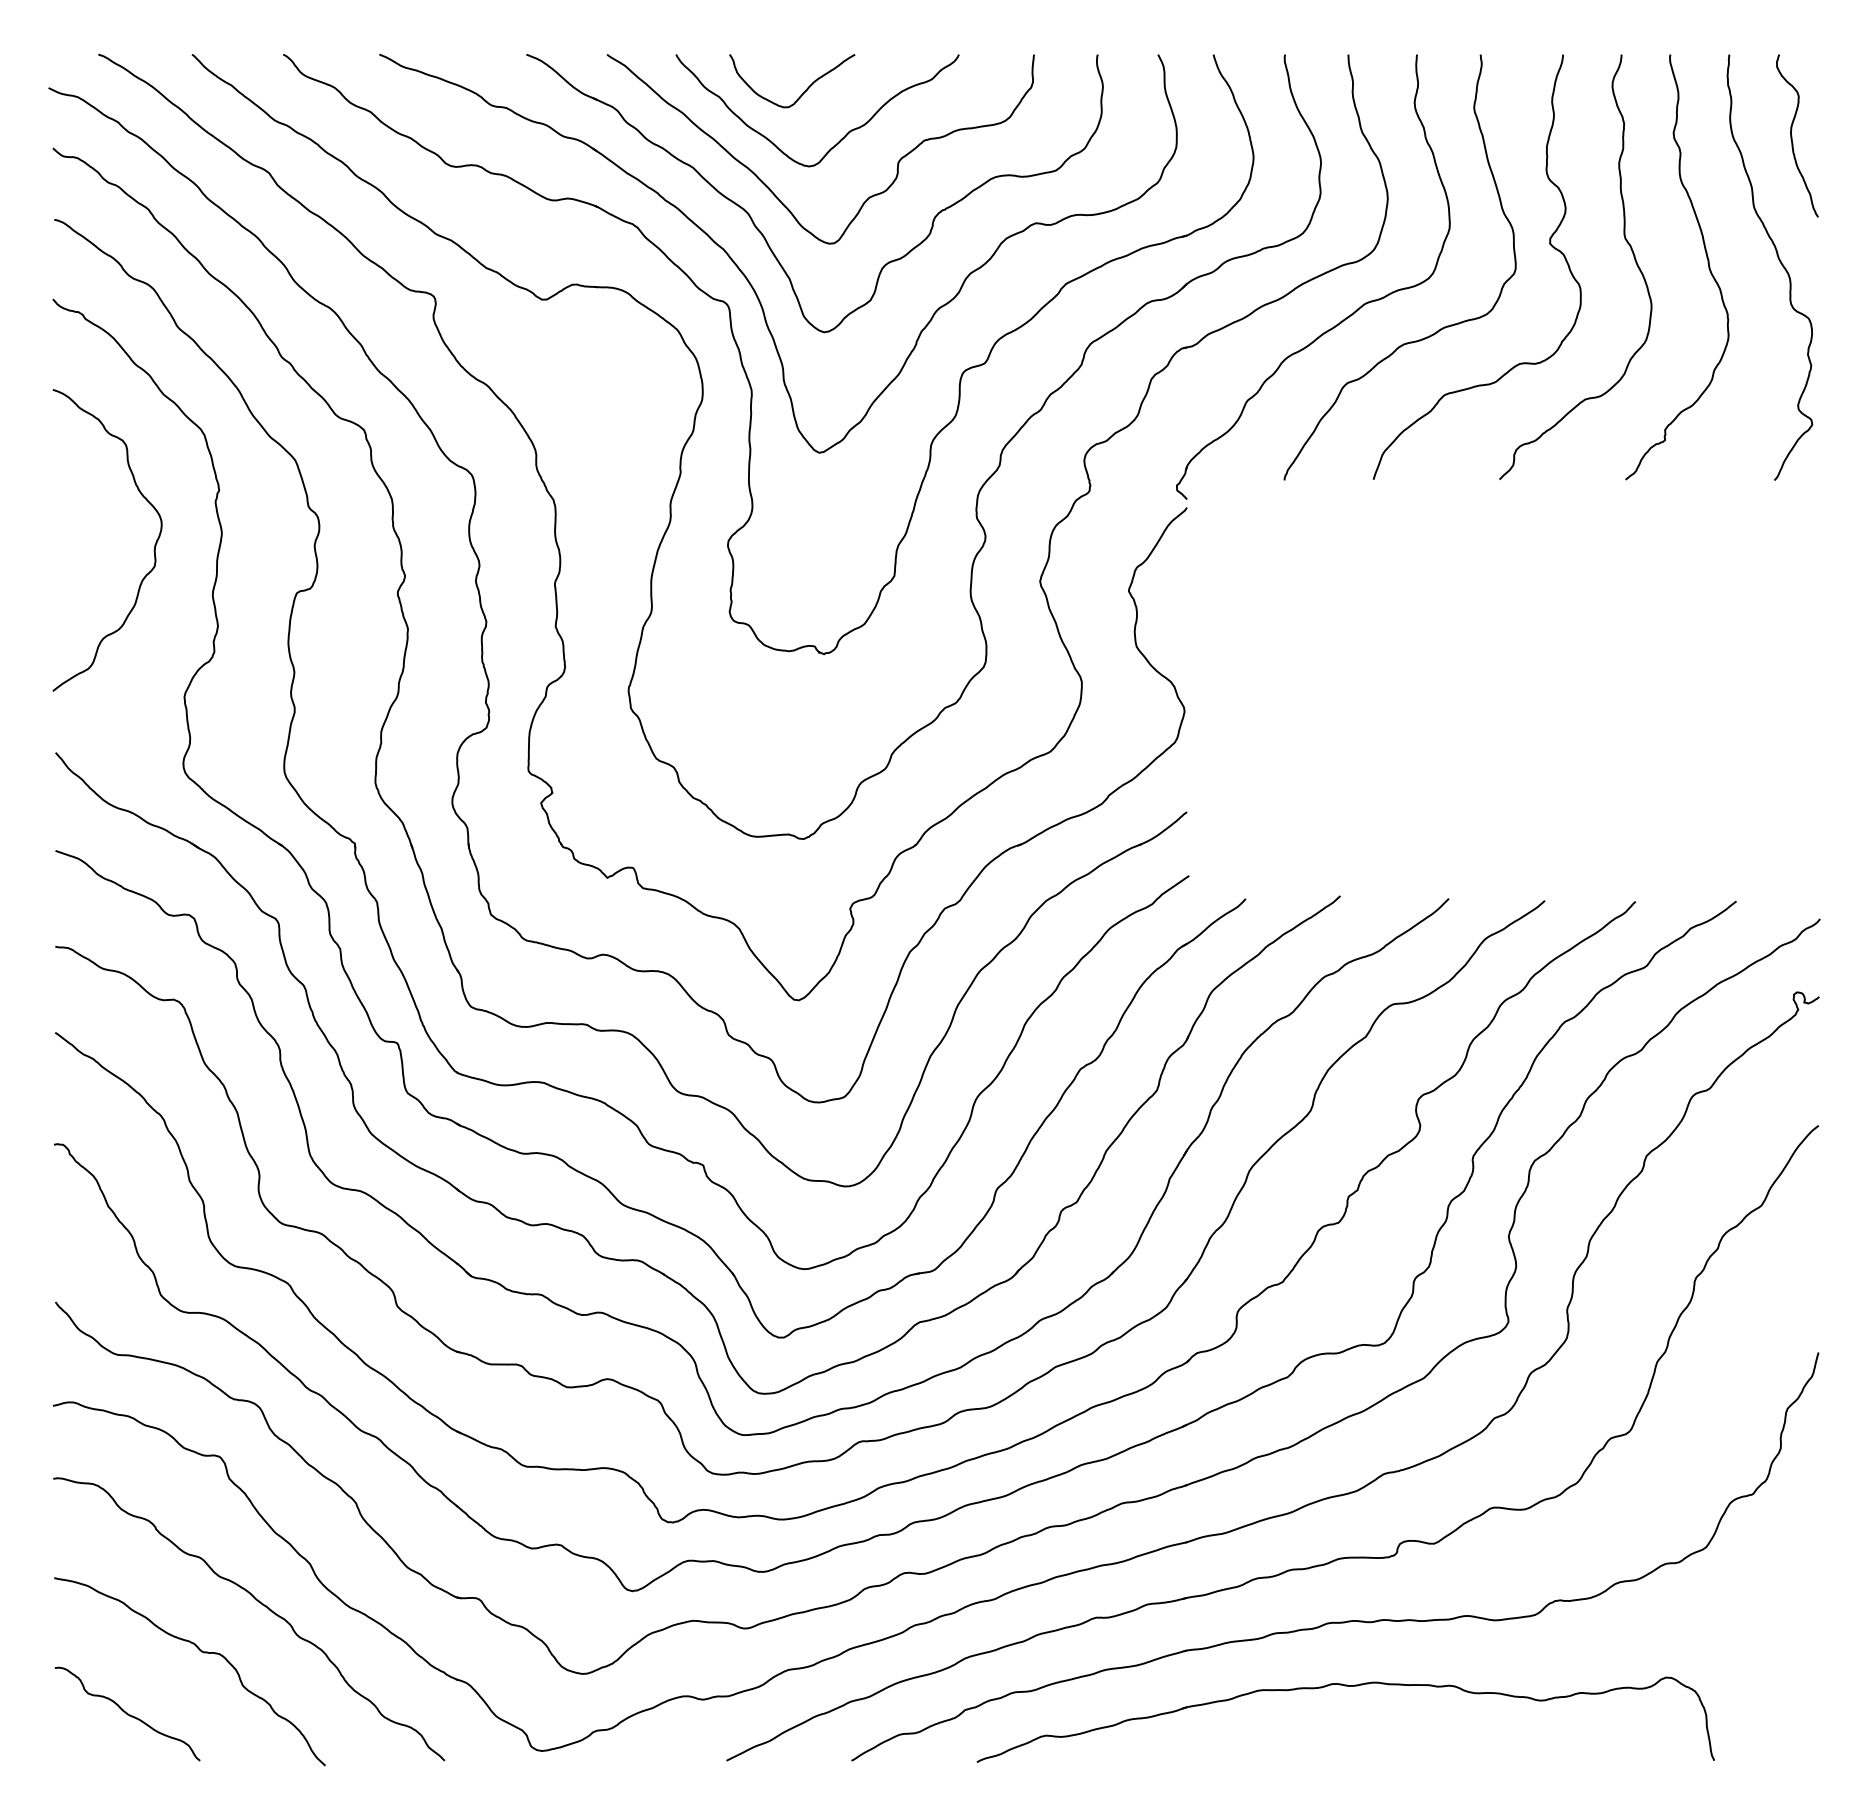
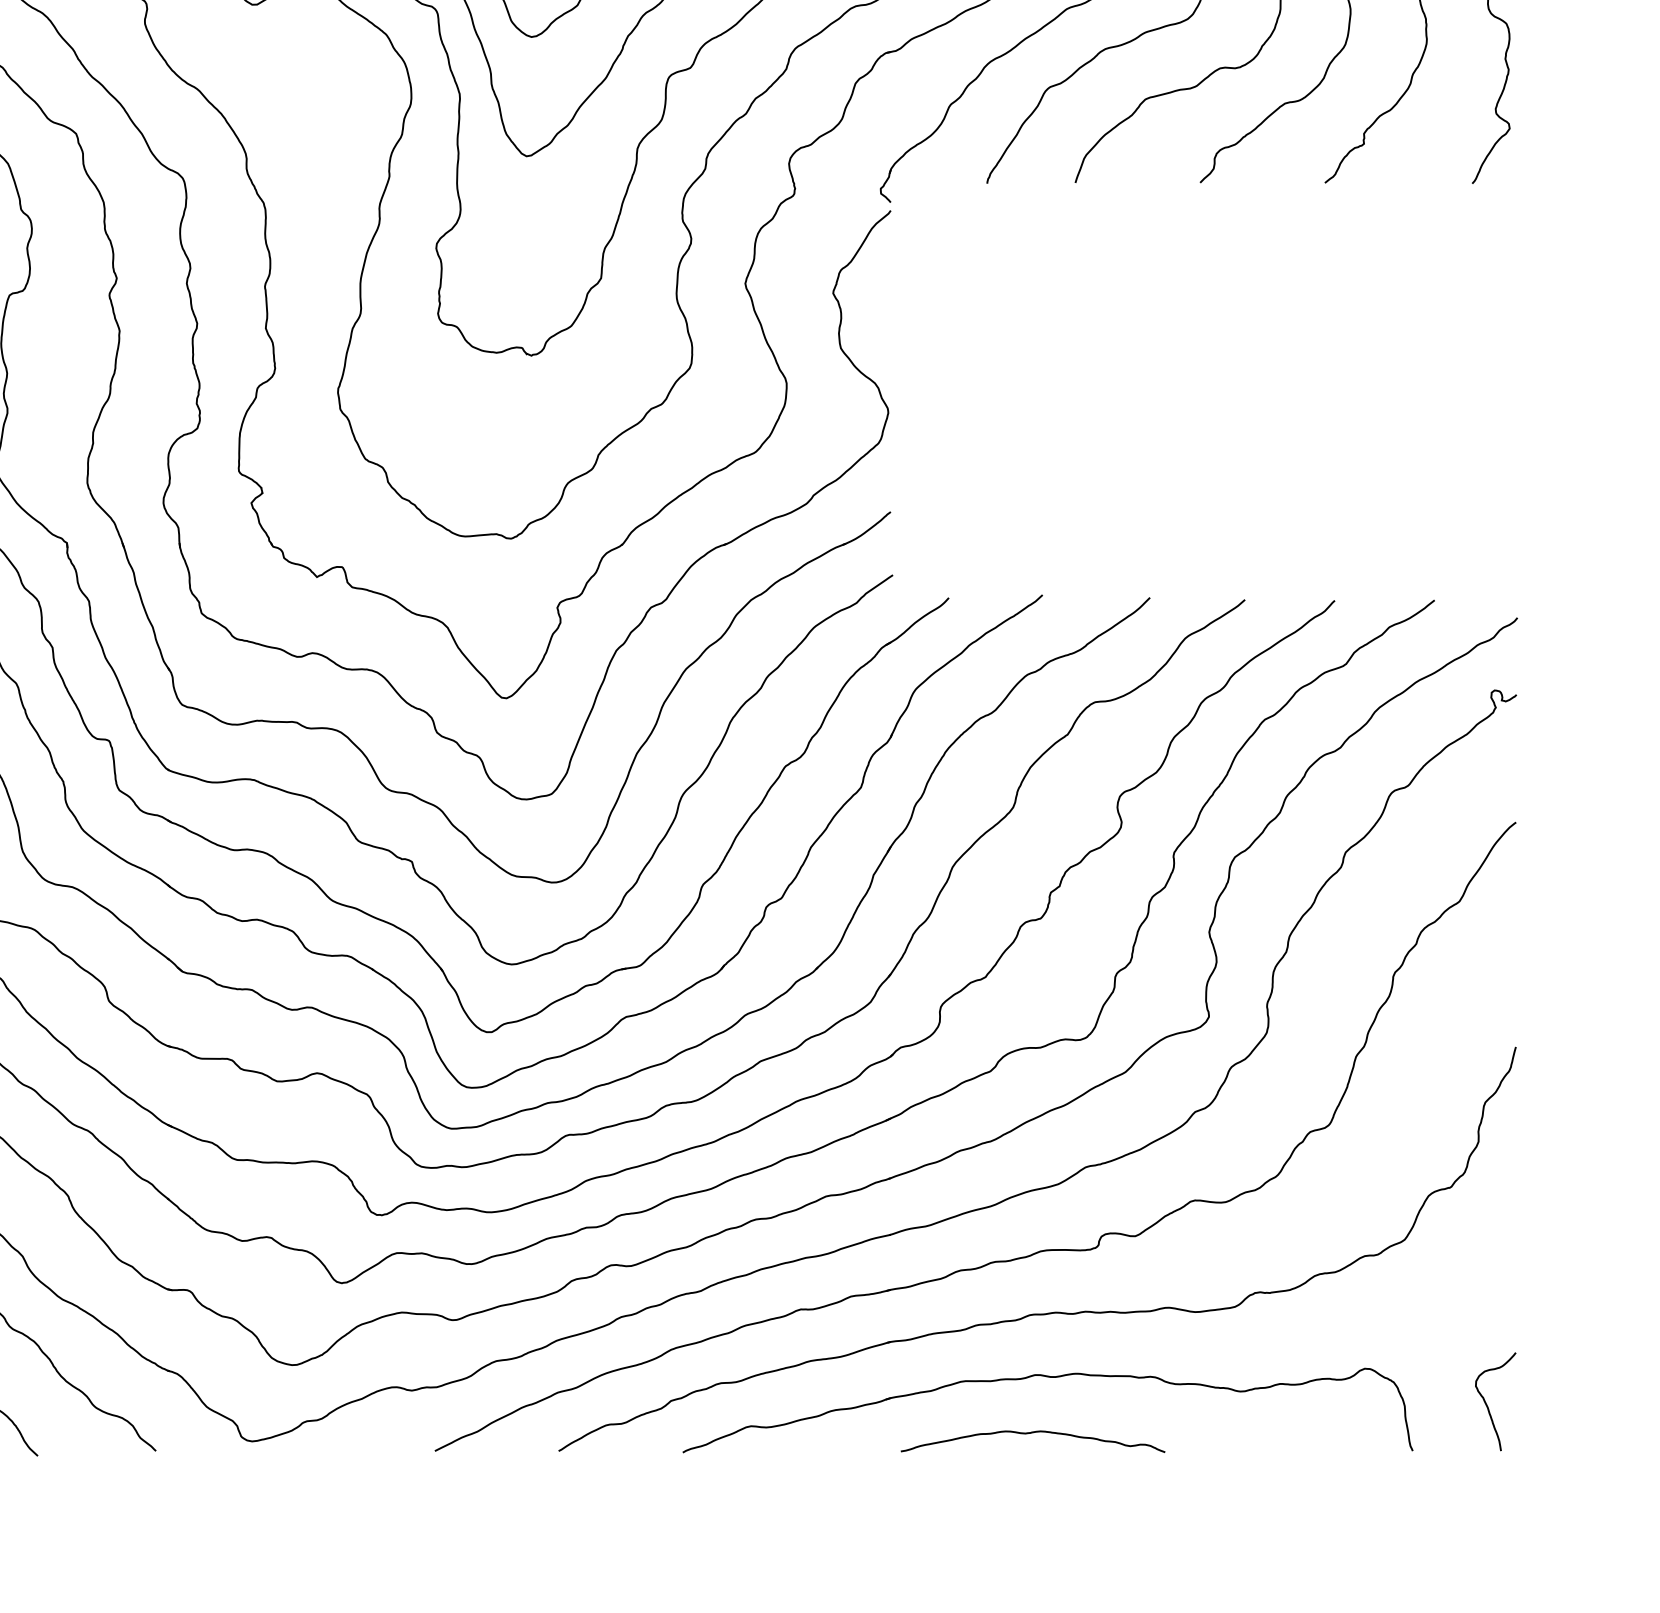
curve: (1789, 1713) -> (1487, 1404), added
curve: (1328, 1743) -> (1030, 1433), added

